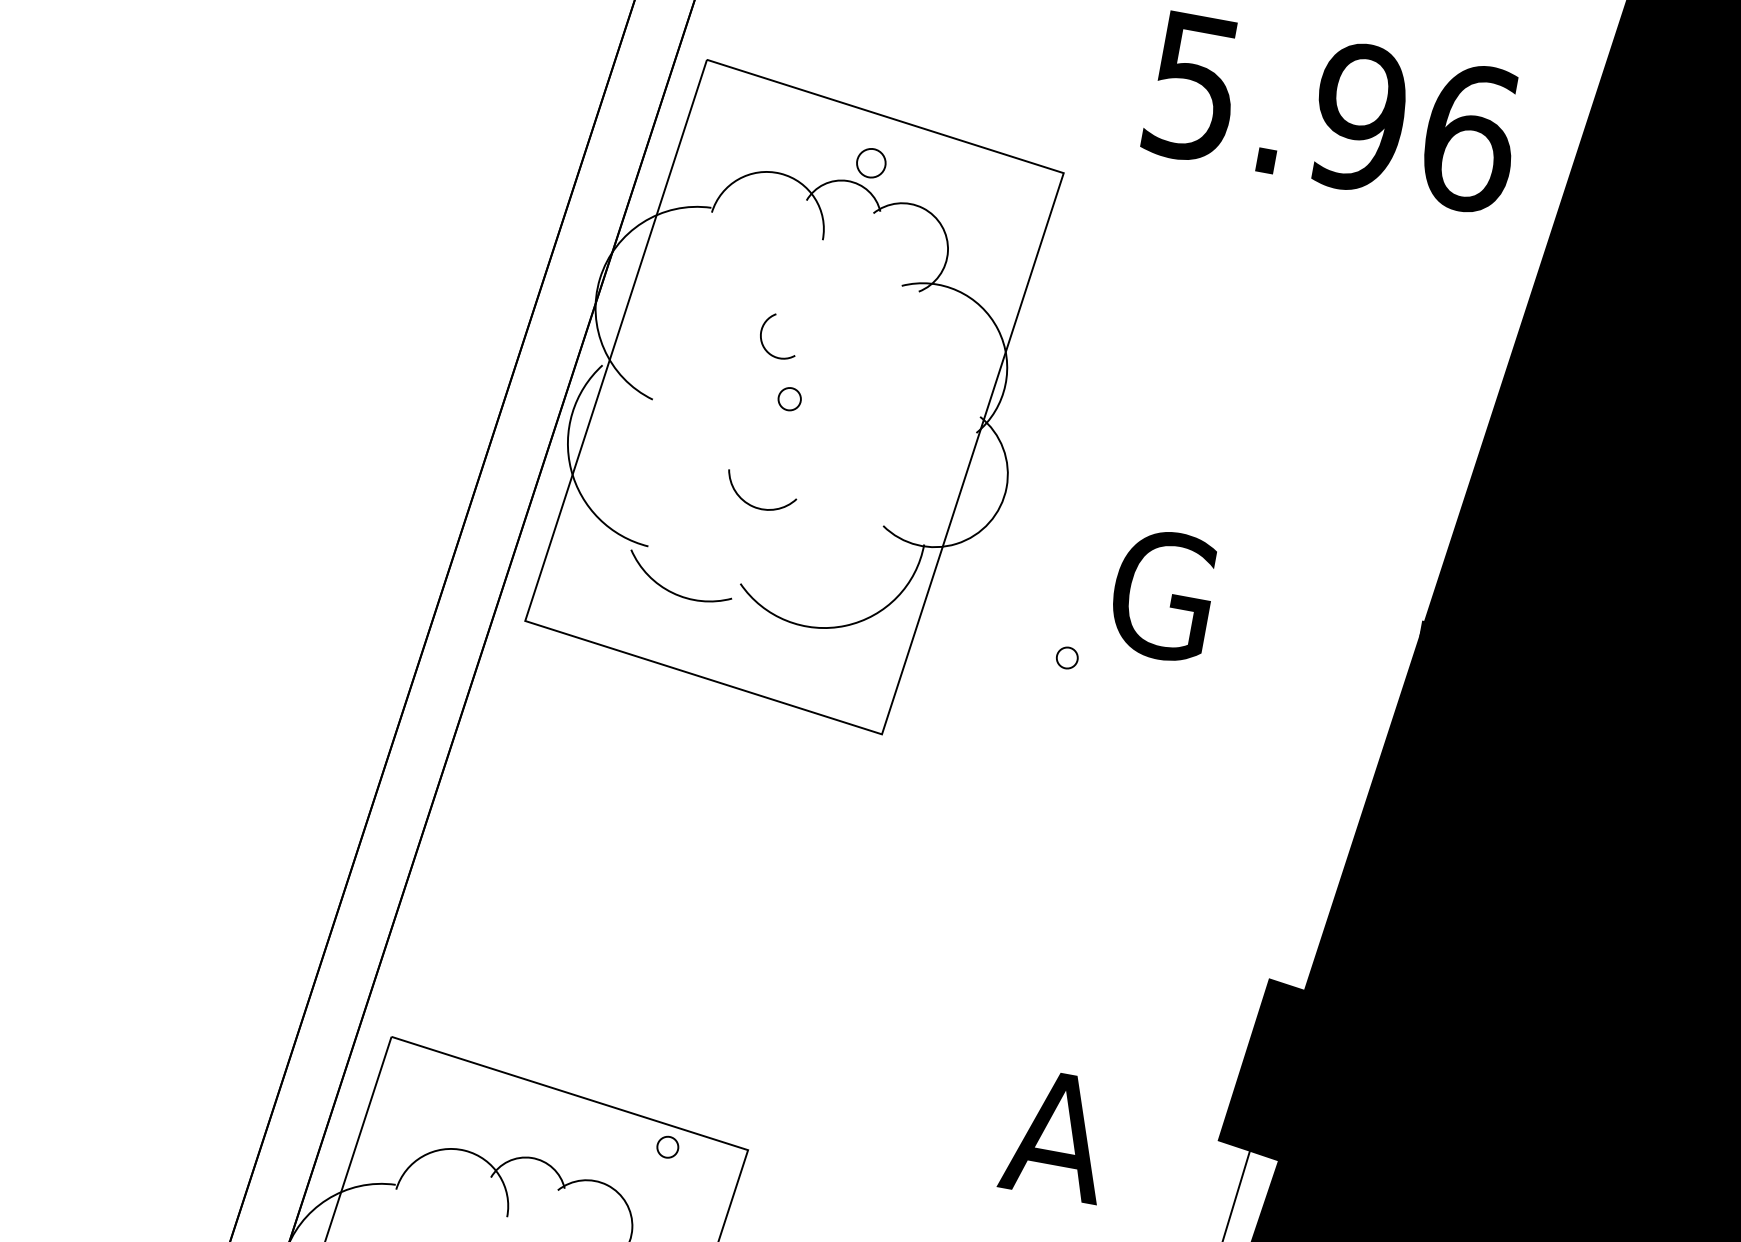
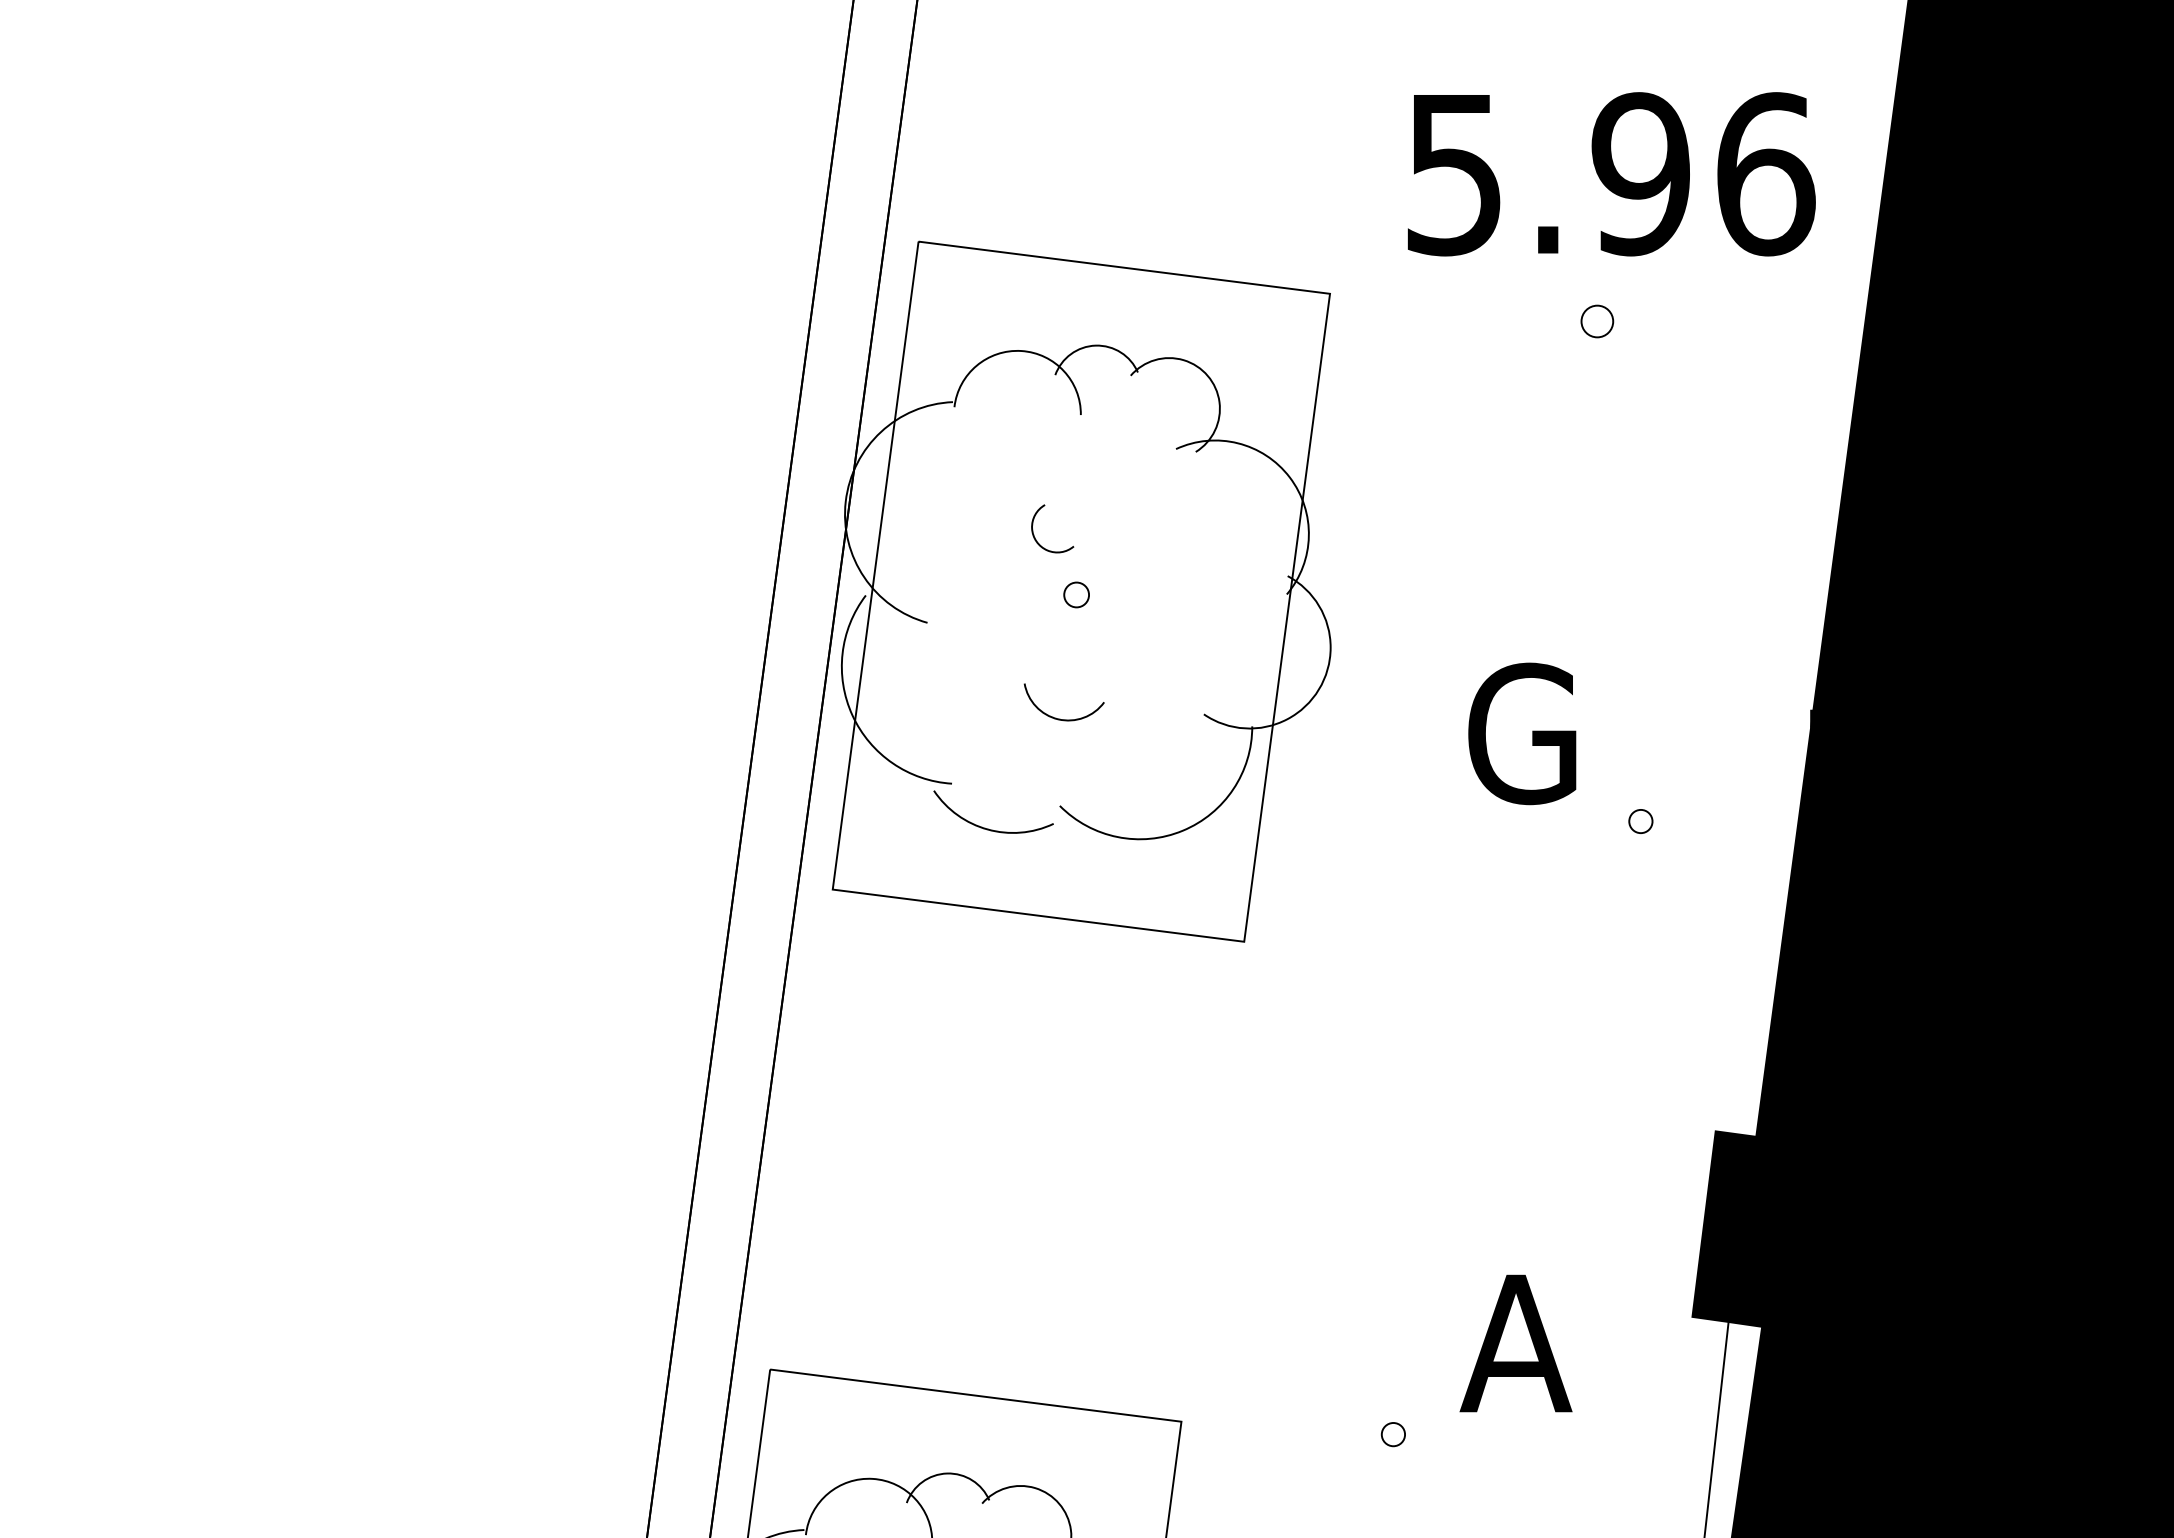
part: (871, 163) -> (1597, 321), moved
part: (1066, 657) -> (1640, 821), moved
part: (667, 1147) -> (1392, 1434), moved

